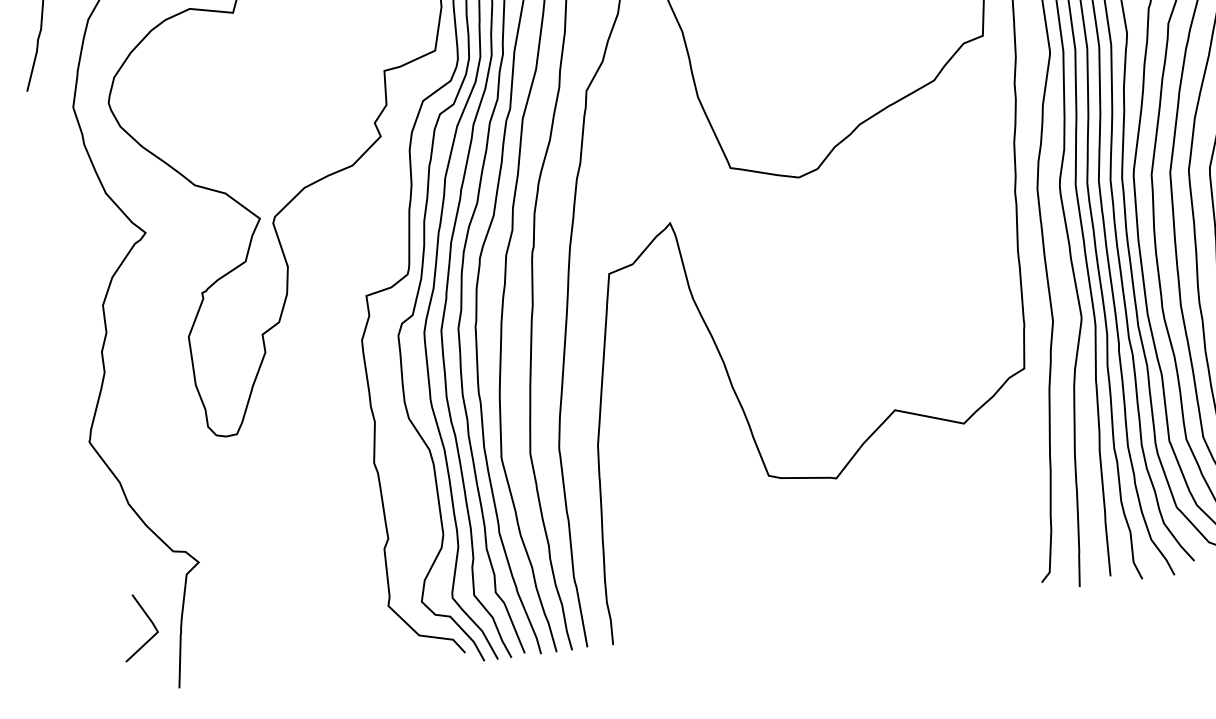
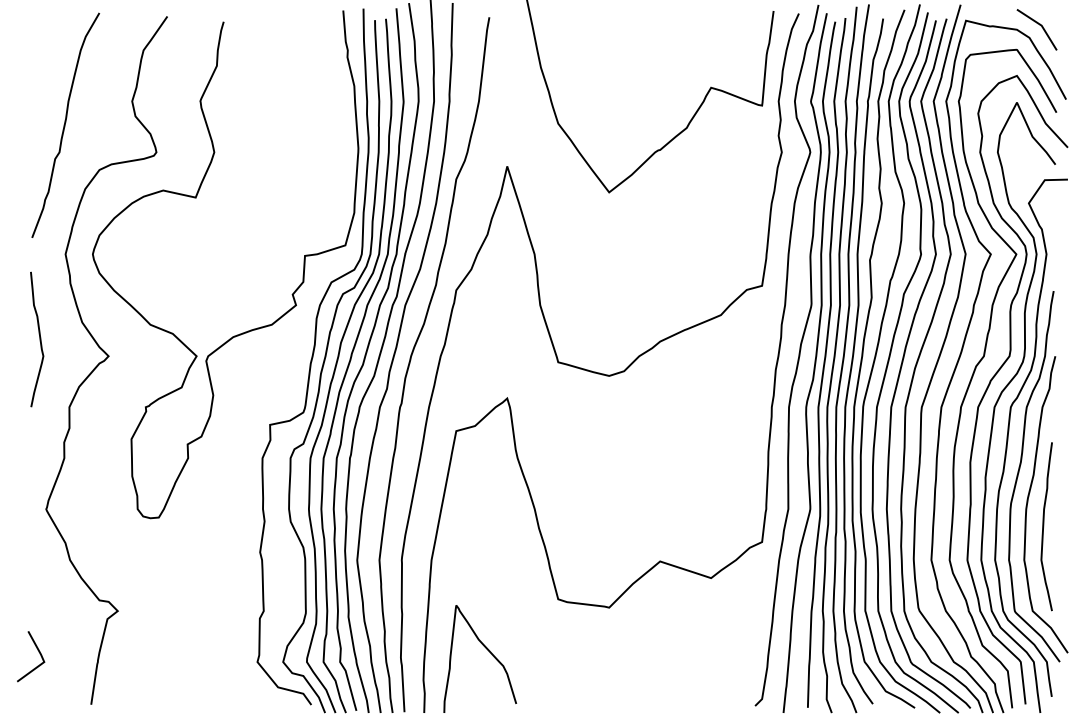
curve: (53, 222) -> (39, 339), added
curve: (685, 553) -> (487, 650), added
line: (148, 620) -> (38, 652), moved

